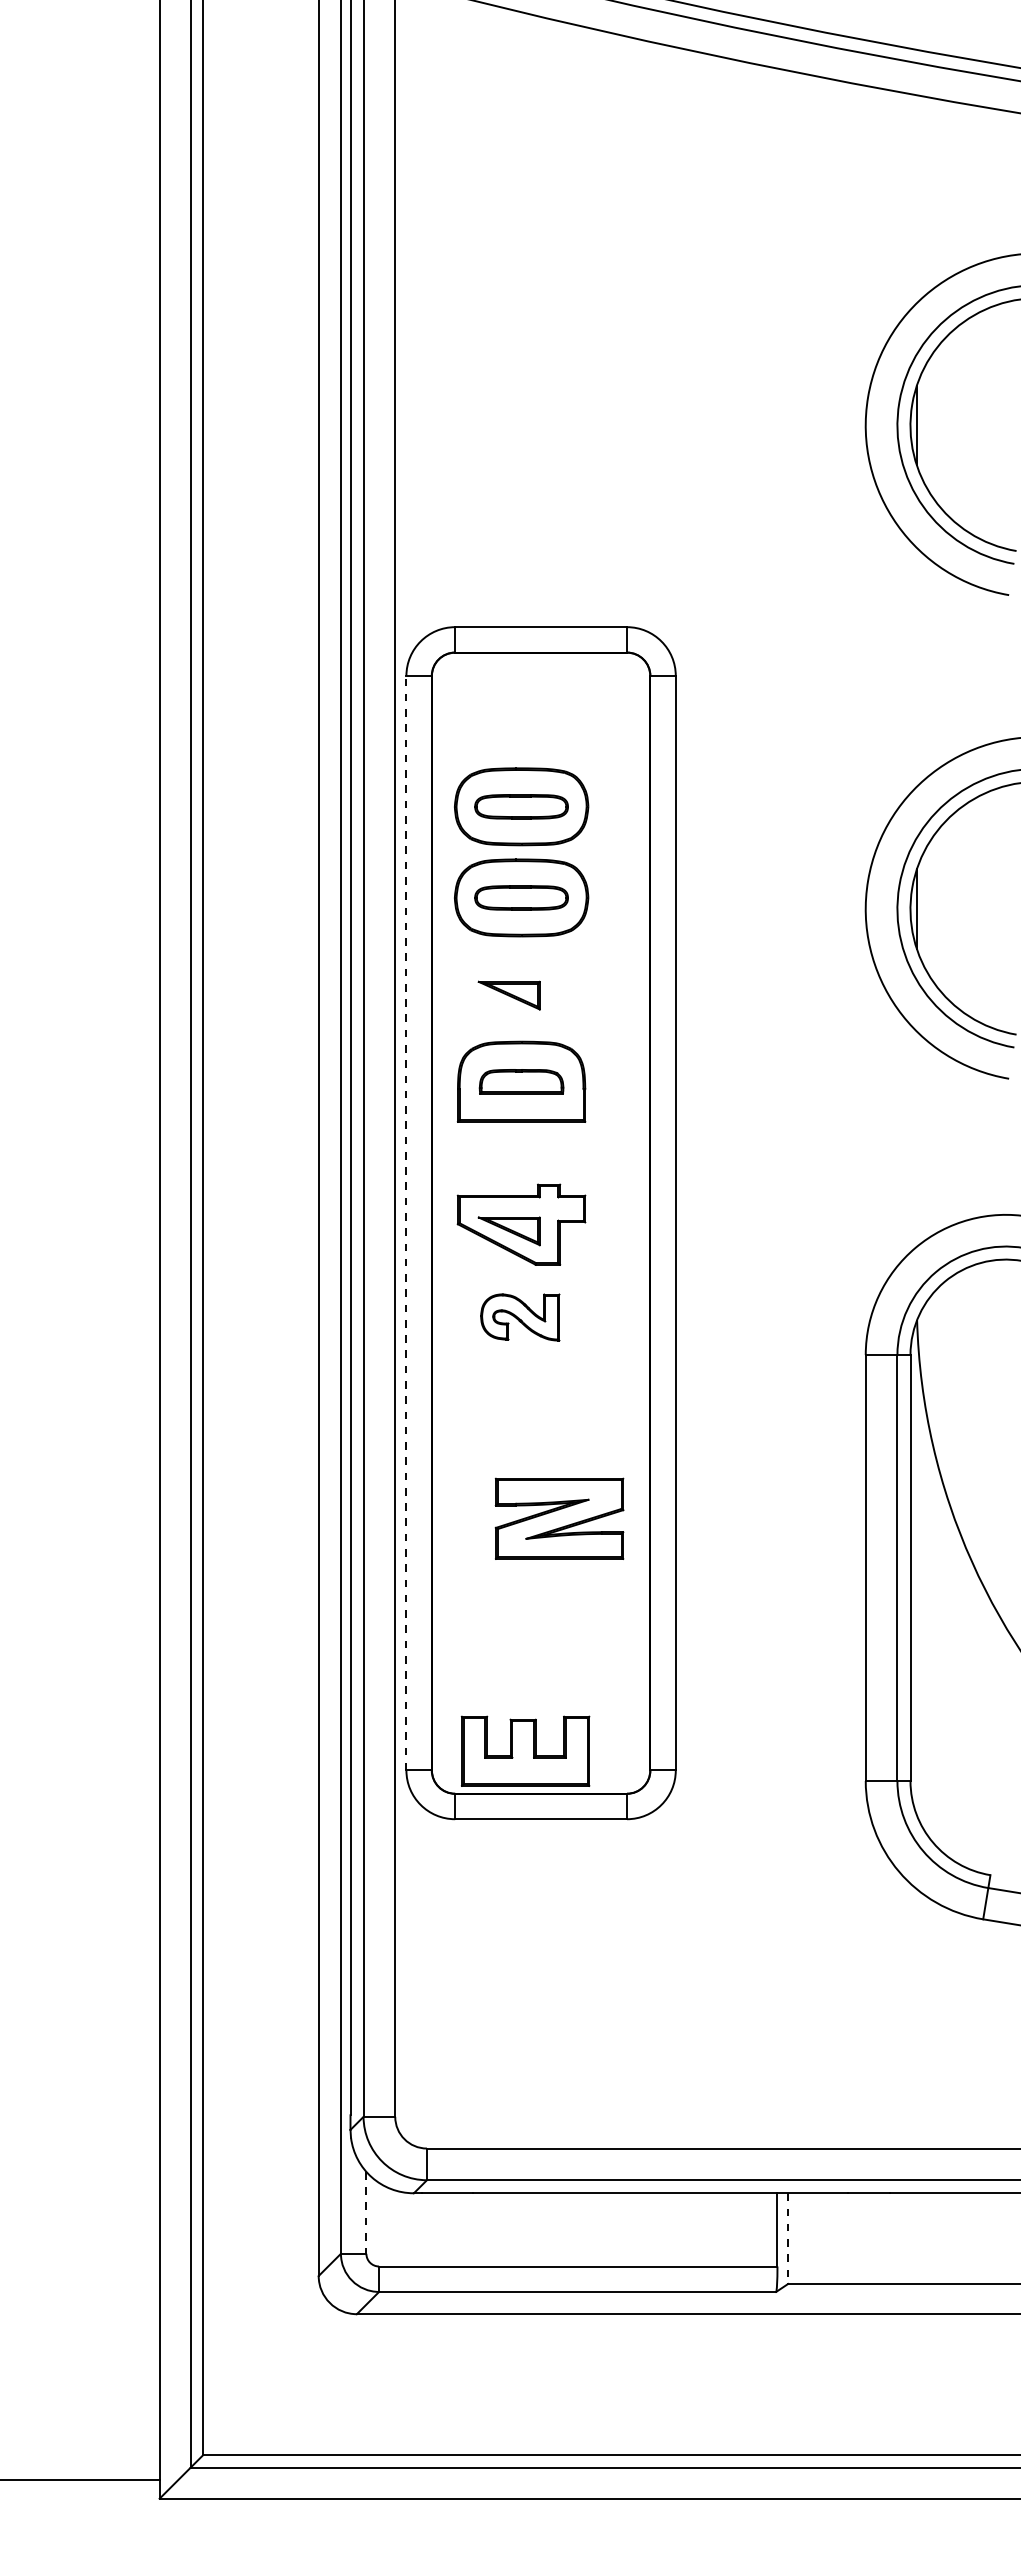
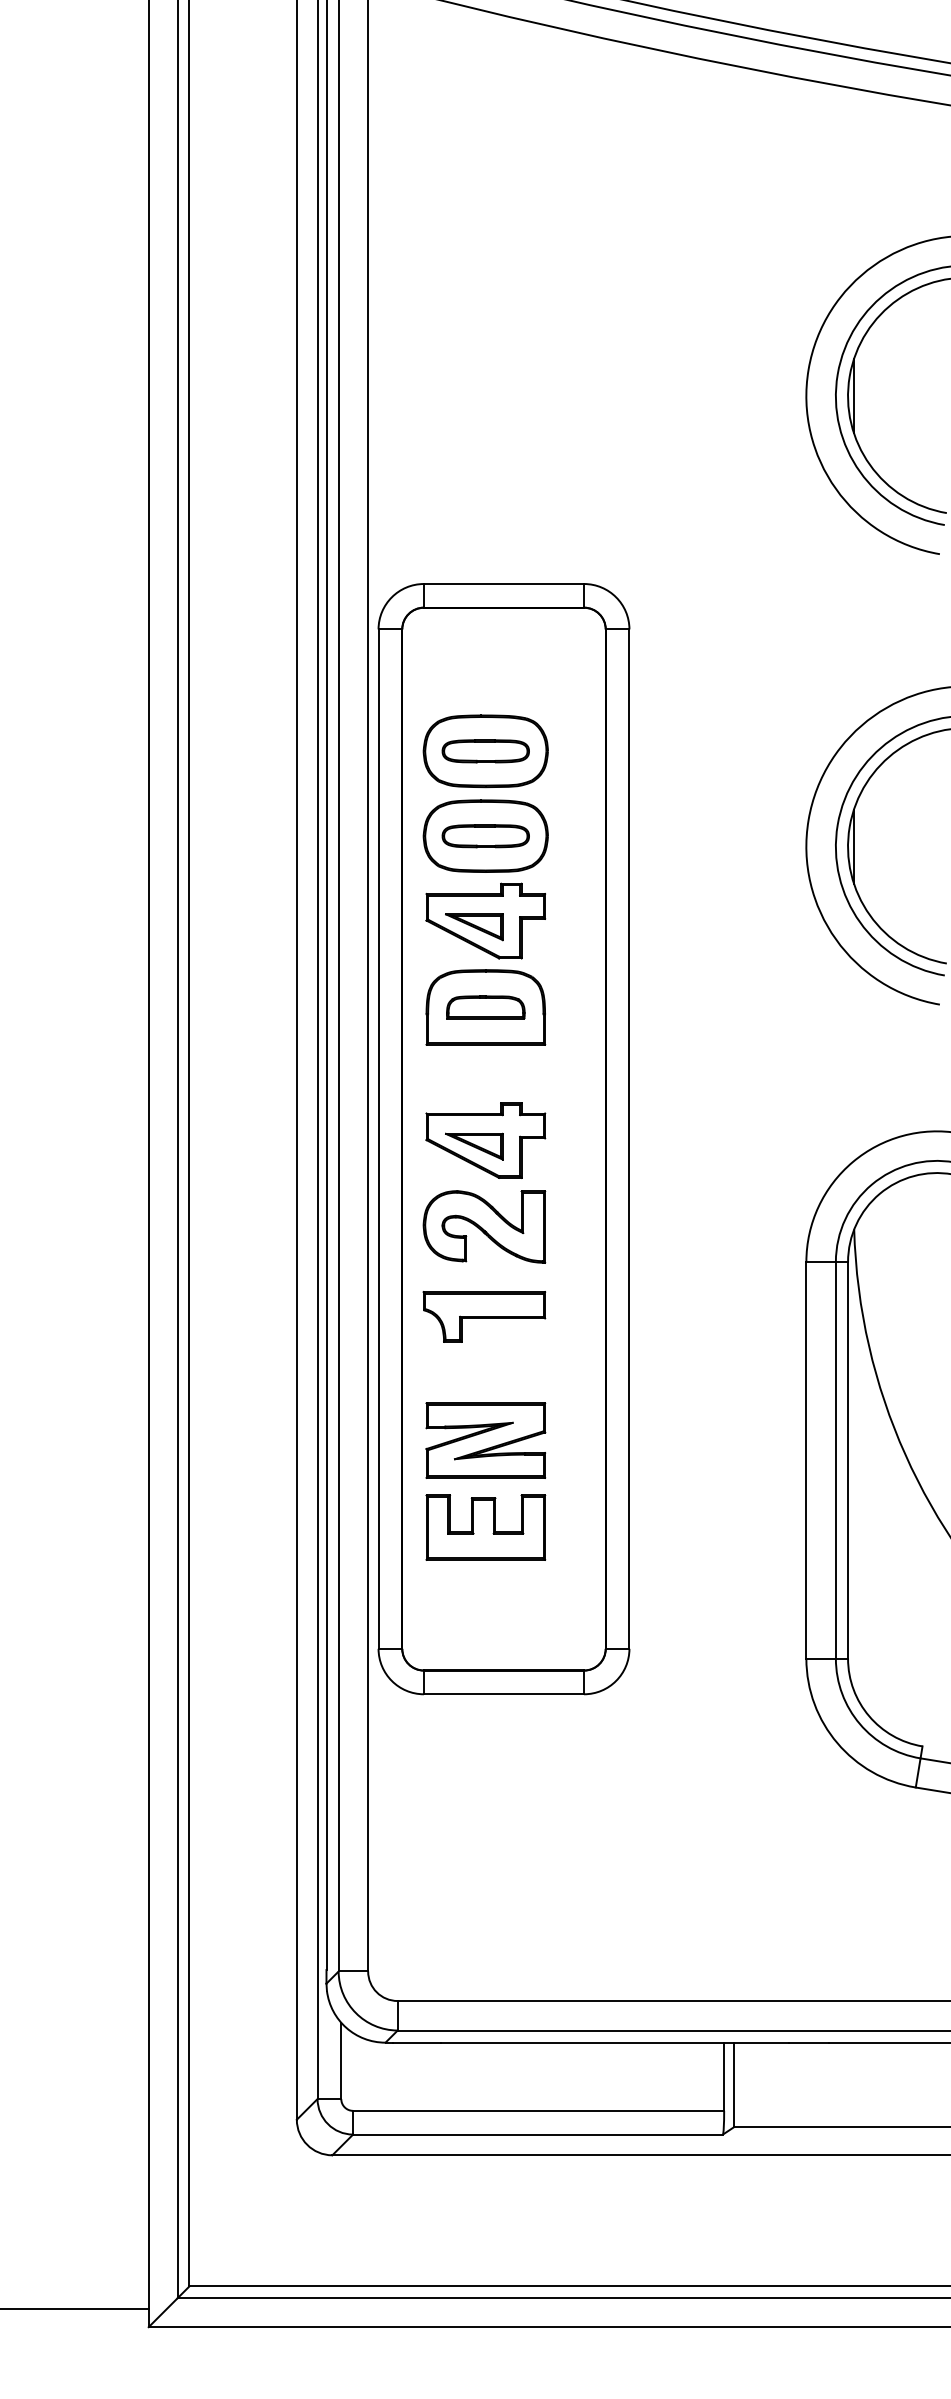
part: (521, 989) -> (485, 921), added
line: (406, 1222) -> (378, 1138), dashed -> solid
part: (520, 1317) -> (484, 1226), size x1.67
part: (519, 1413) -> (483, 1316), added
part: (559, 1518) -> (485, 1440), moved
part: (525, 1750) -> (485, 1526), moved
line: (366, 2212) -> (341, 2060), dashed -> solid
line: (788, 2239) -> (734, 2085), dashed -> solid

